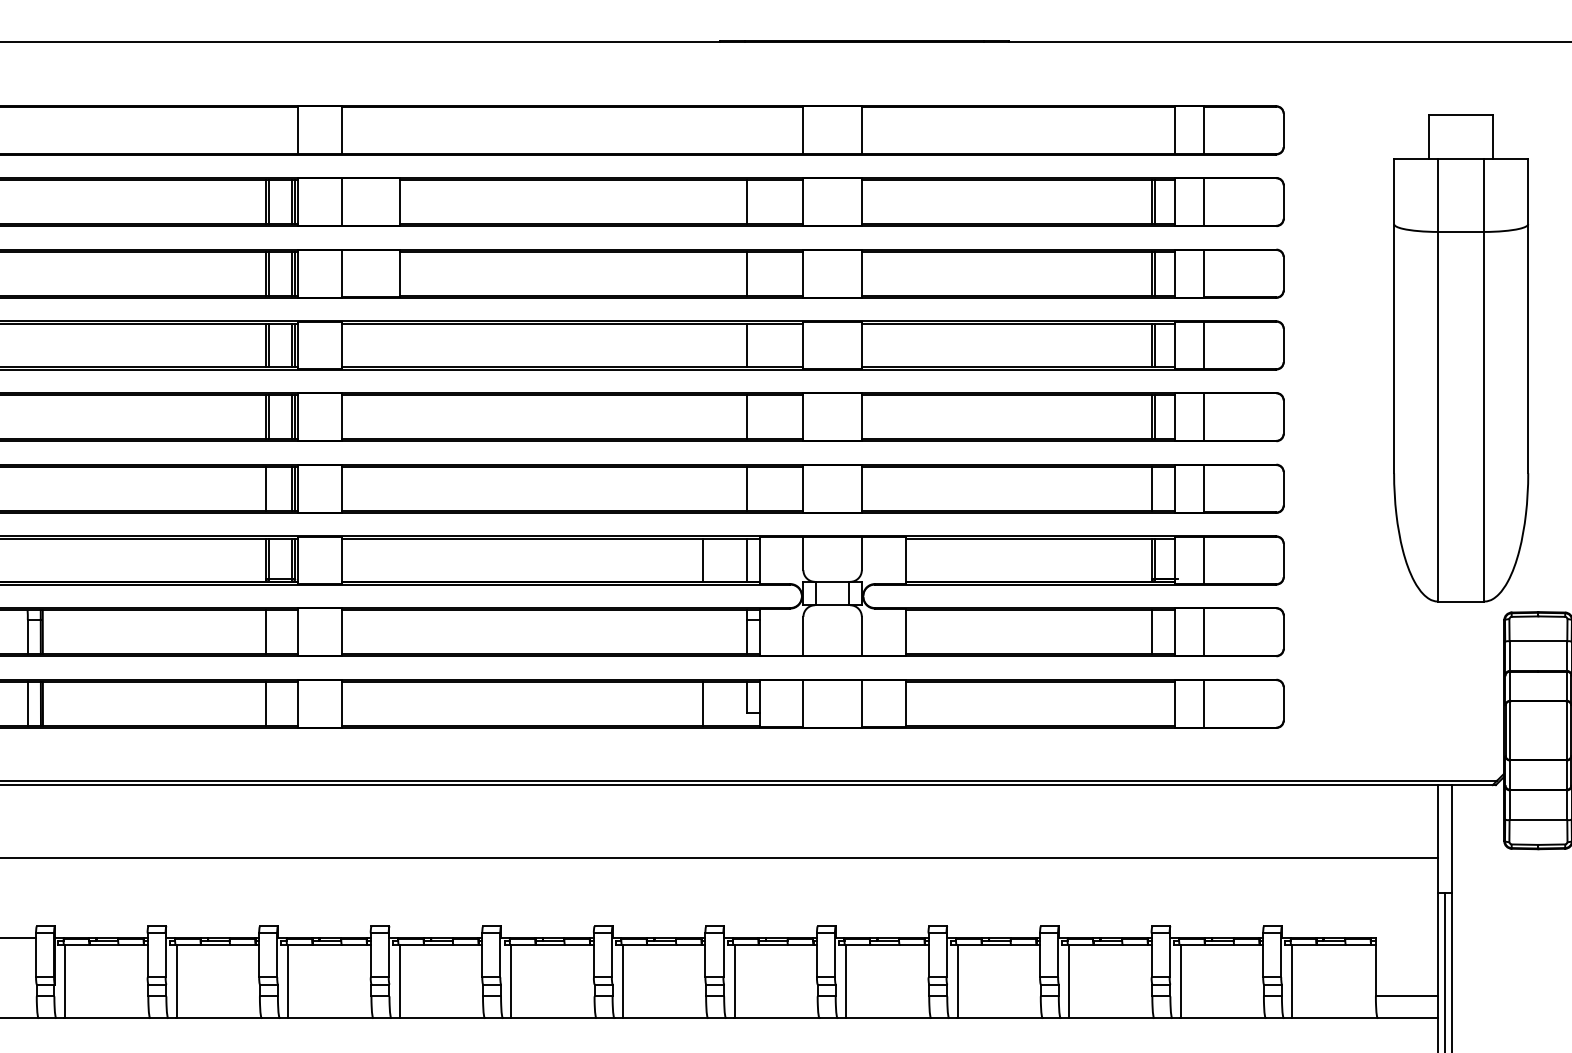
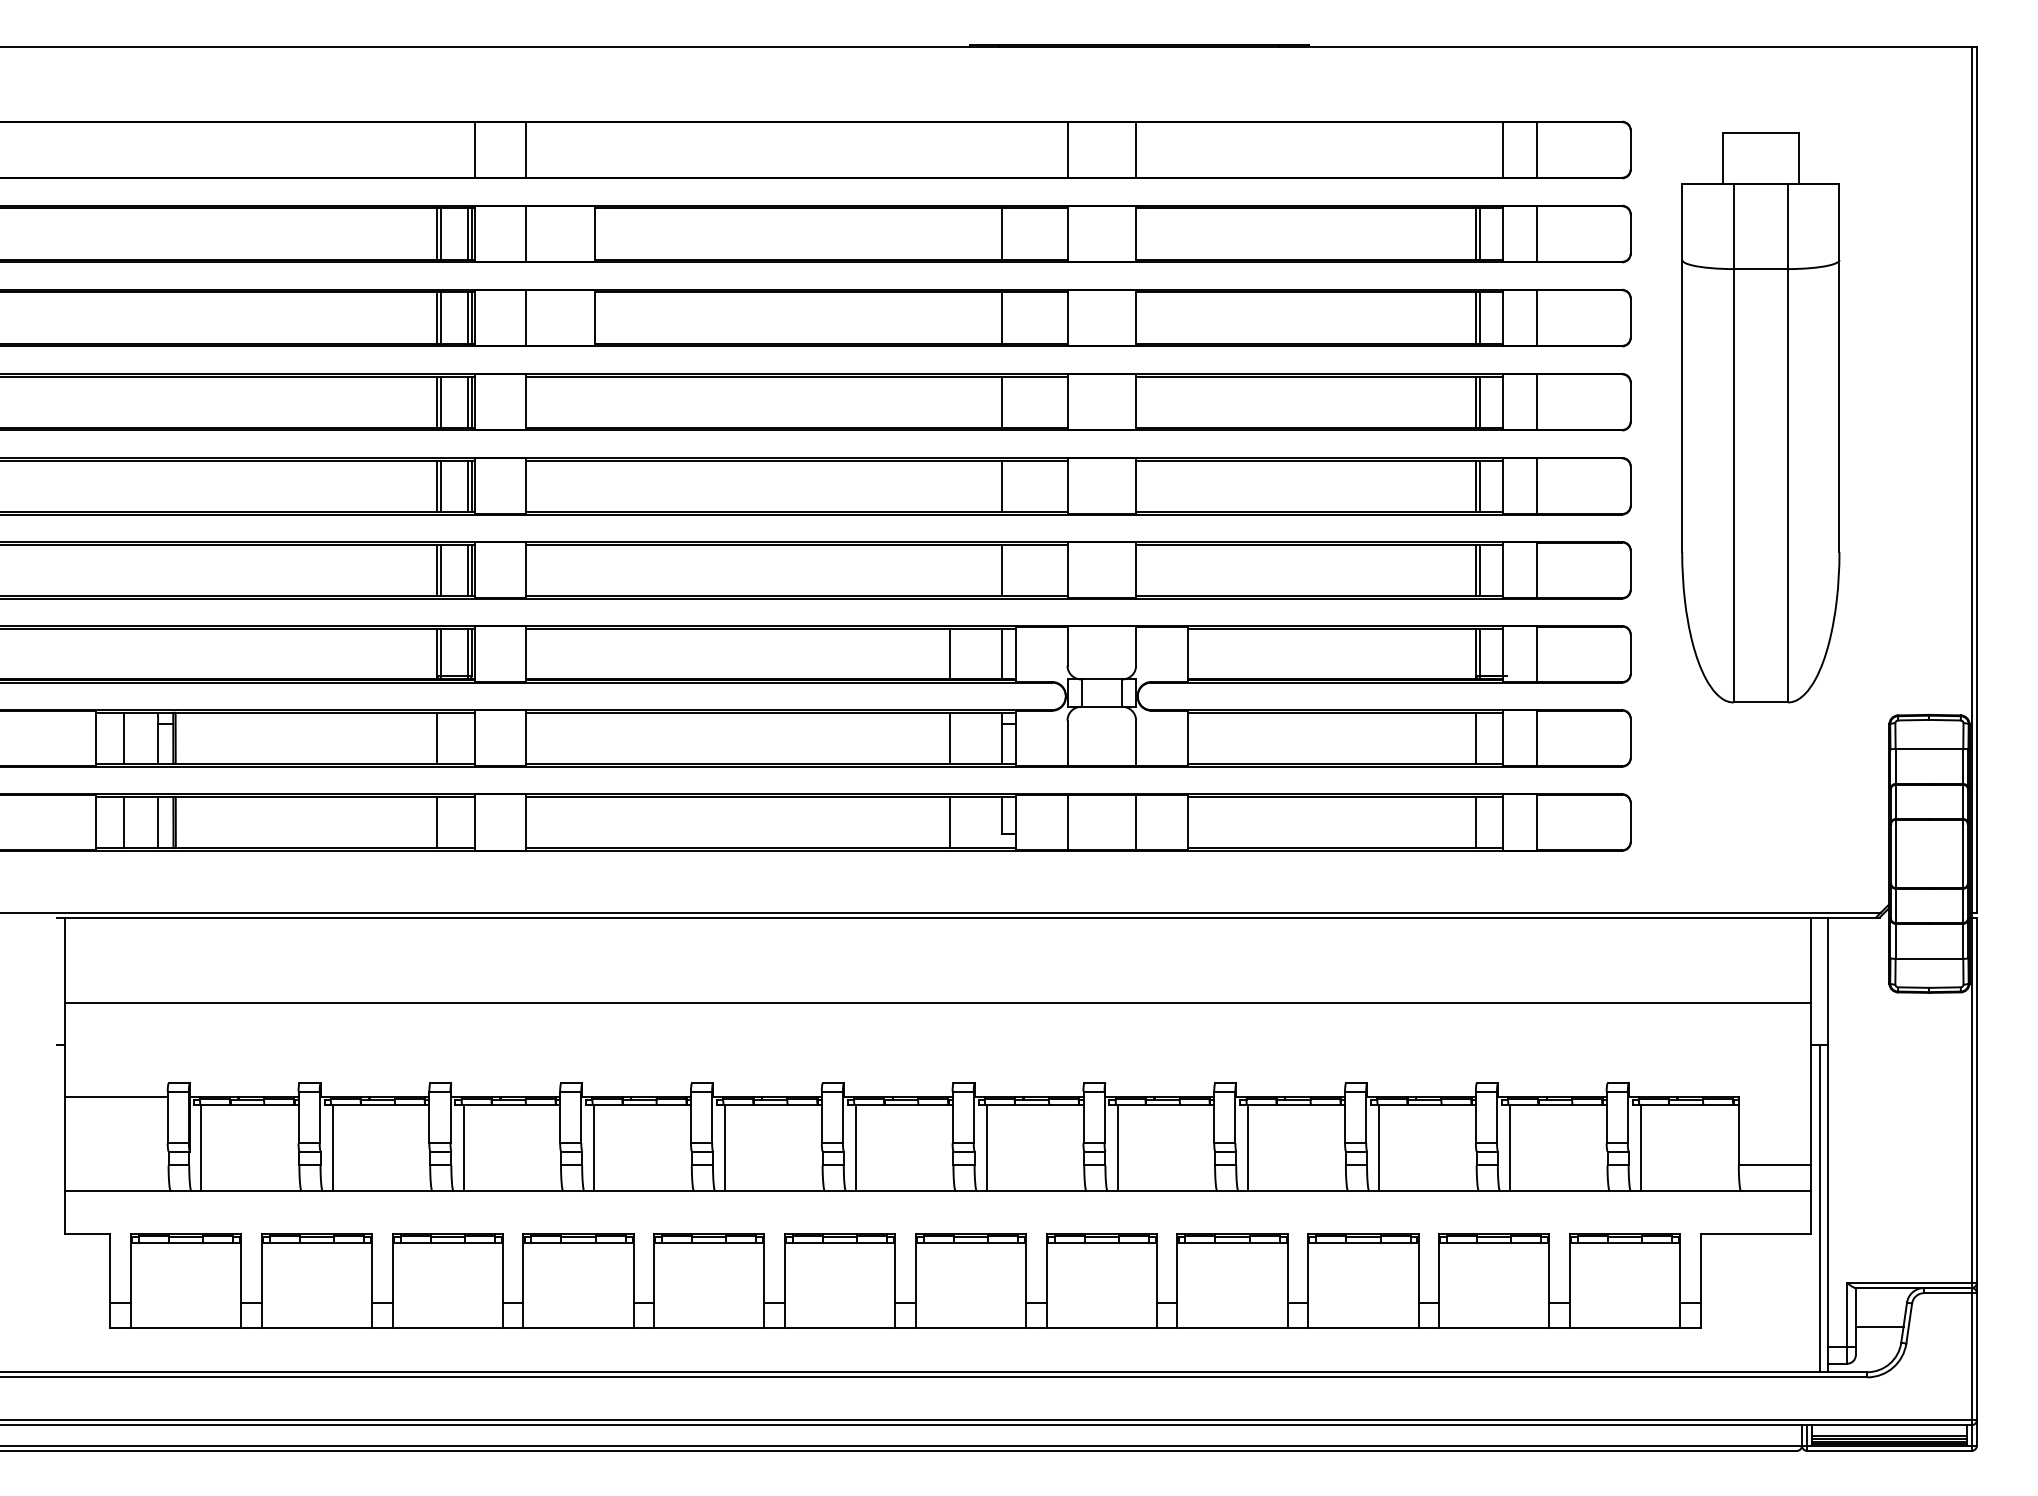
part: (1460, 358) -> (1760, 417), moved
line: (268, 488) -> (440, 569), added
line: (1154, 488) -> (1479, 569), added
line: (703, 632) -> (950, 738), added
line: (1152, 703) -> (1476, 822), added

